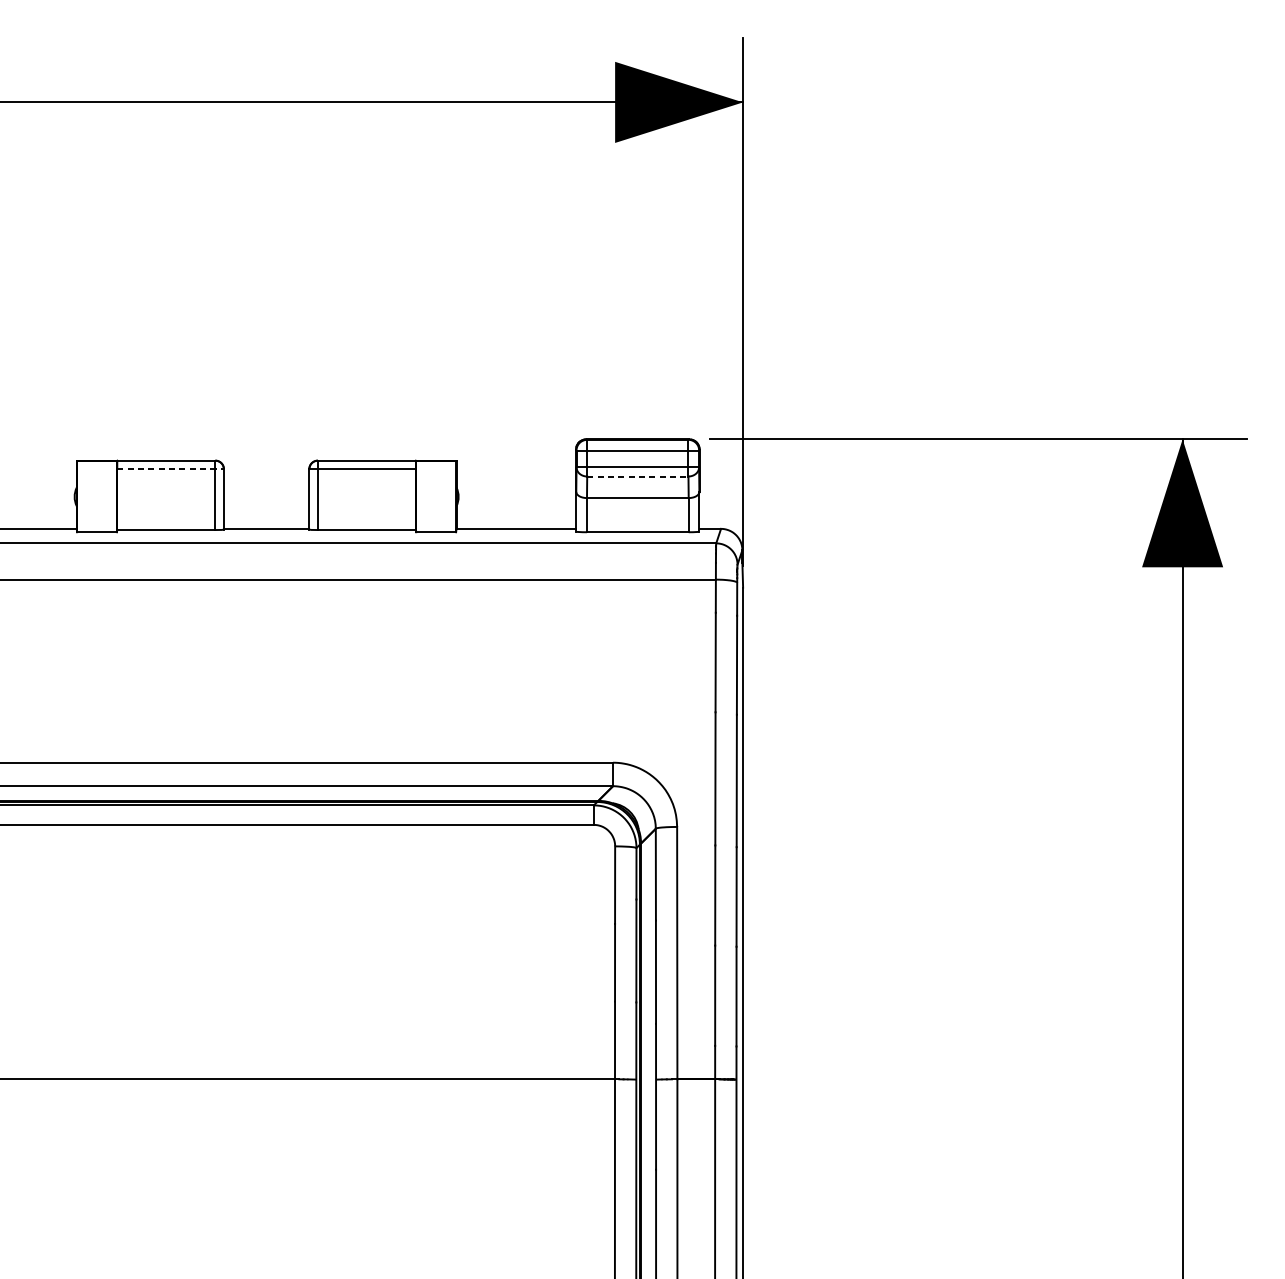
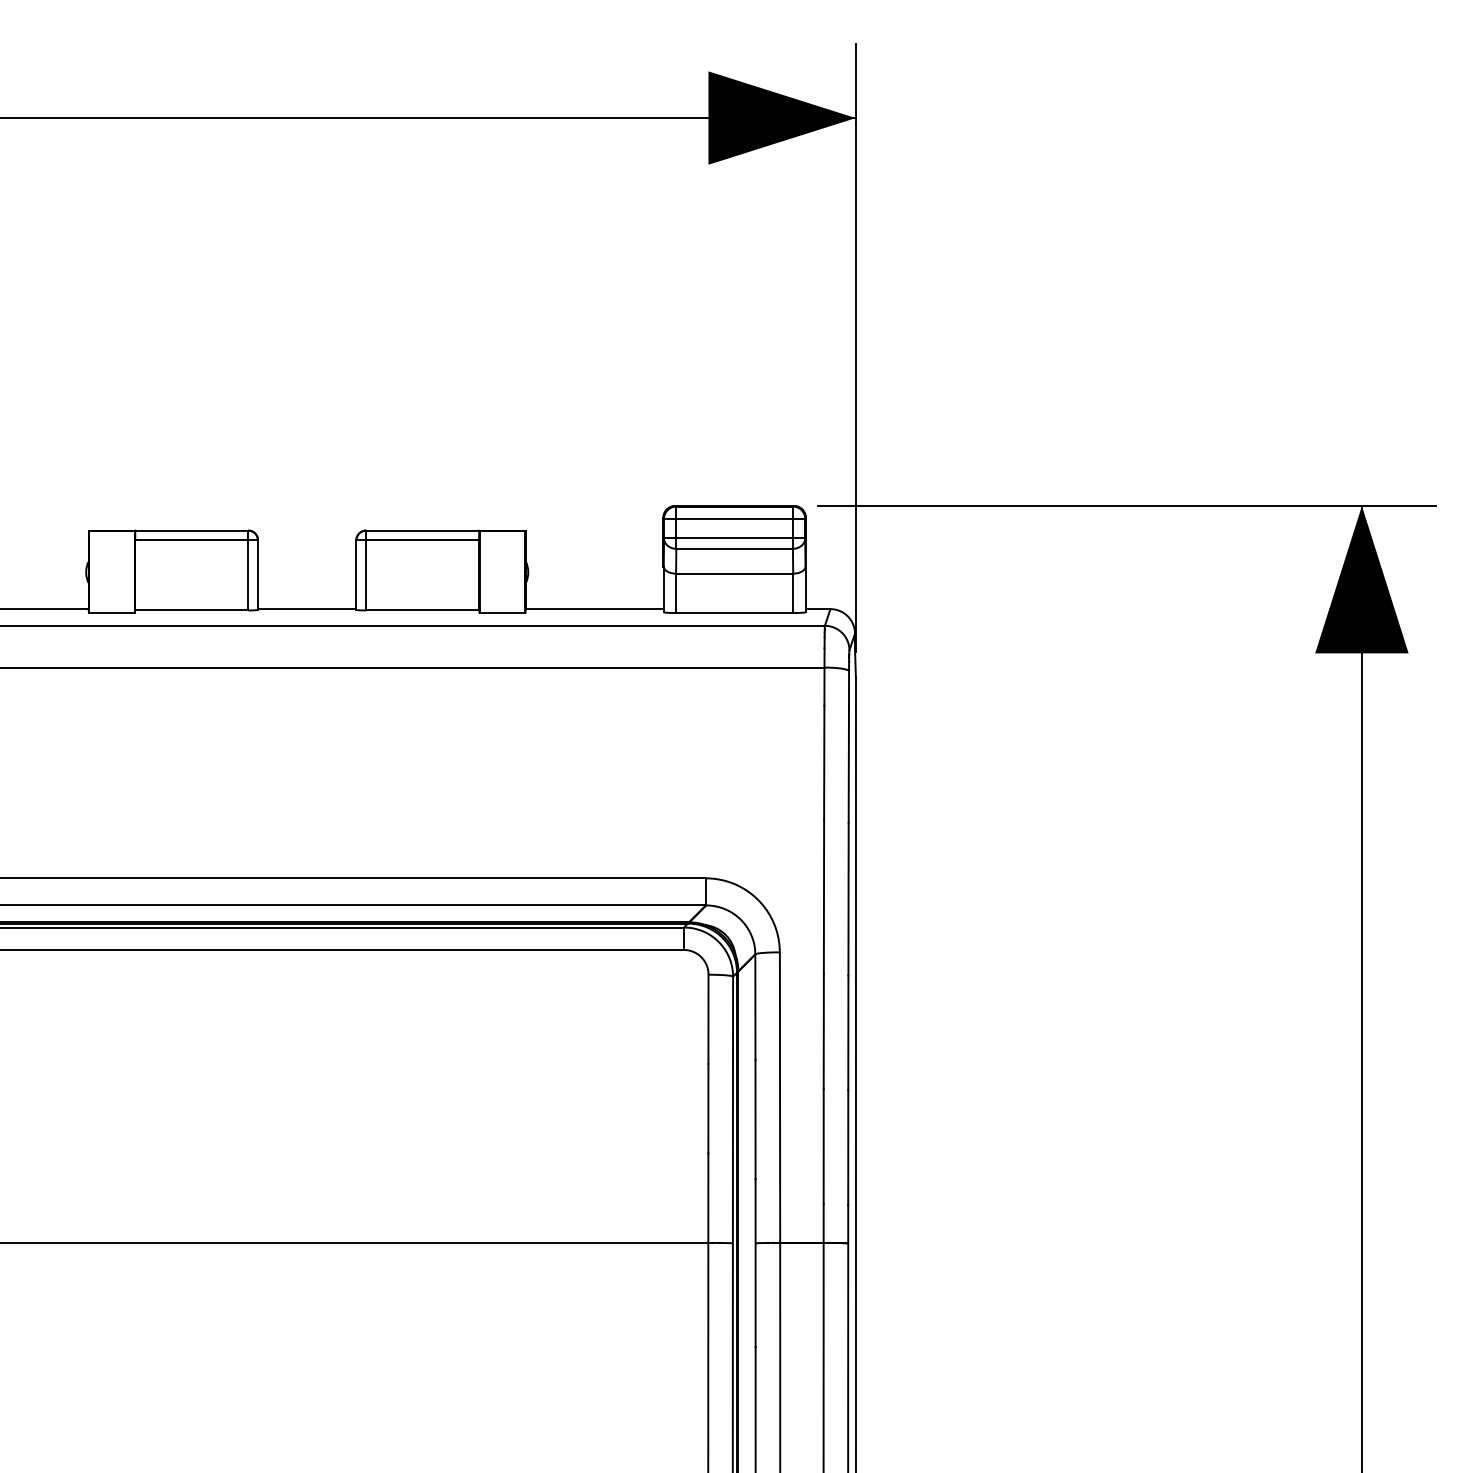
line: (171, 469) -> (197, 540), dashed -> solid
line: (638, 476) -> (735, 548), dashed -> solid

